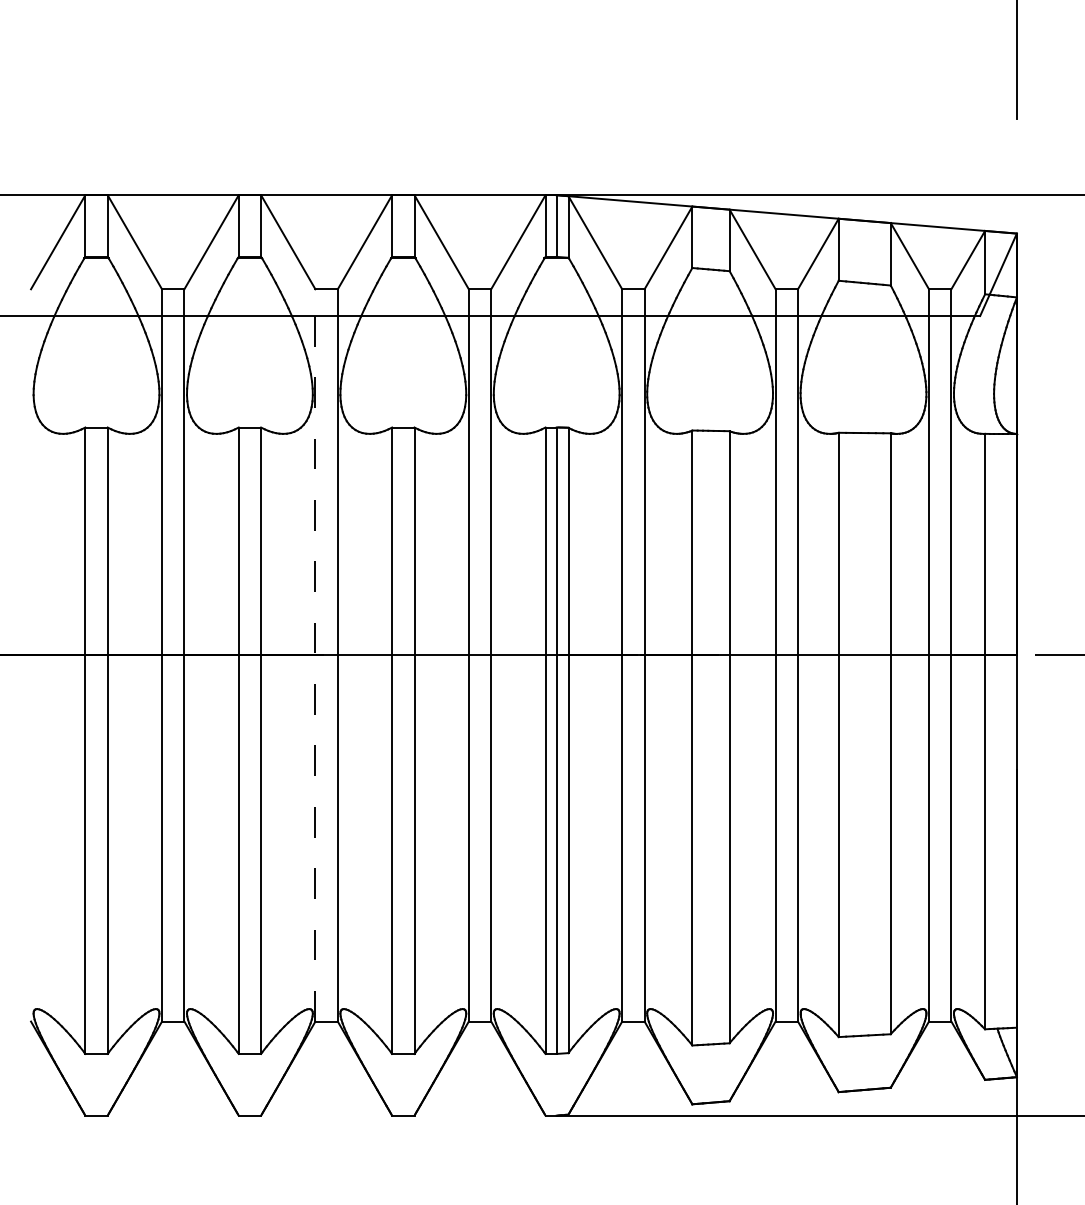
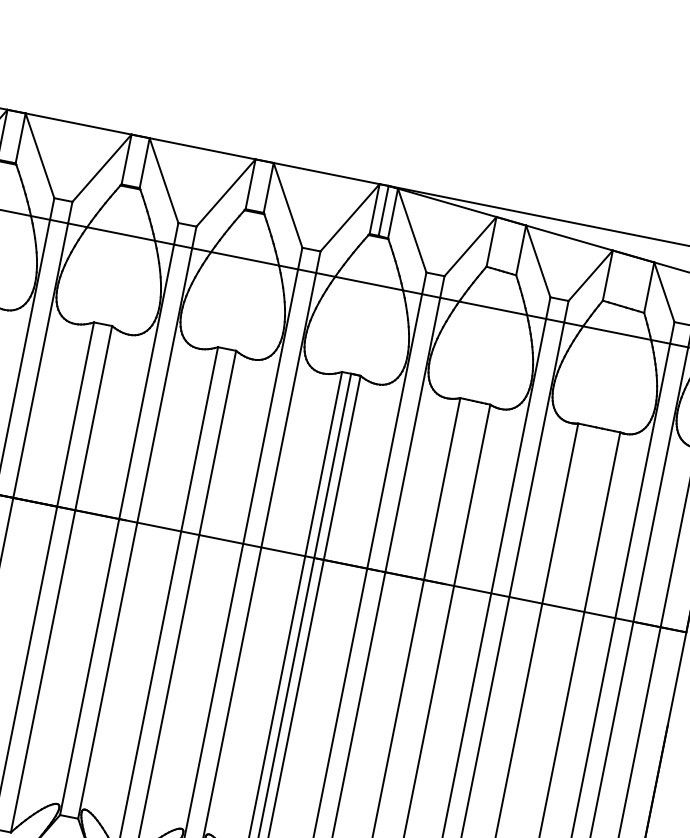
line: (315, 654) -> (119, 518), dashed -> solid

